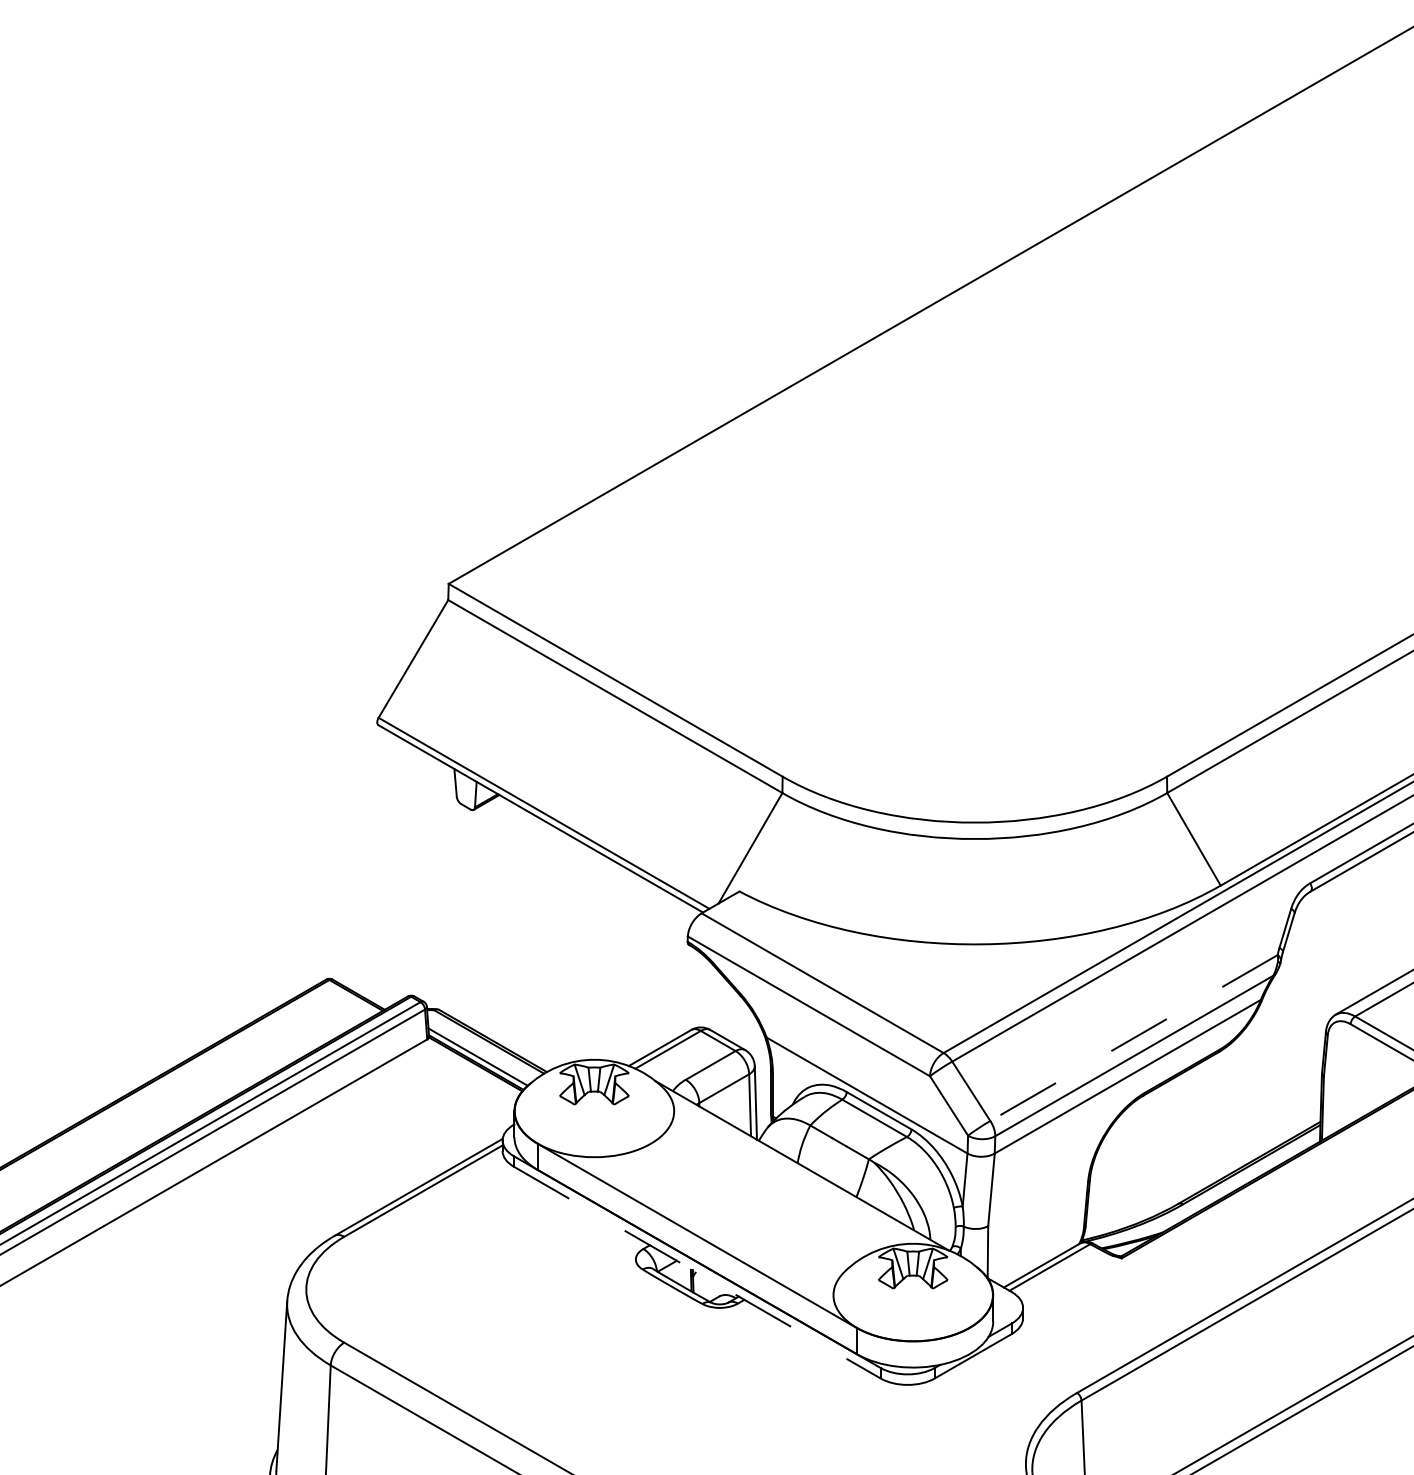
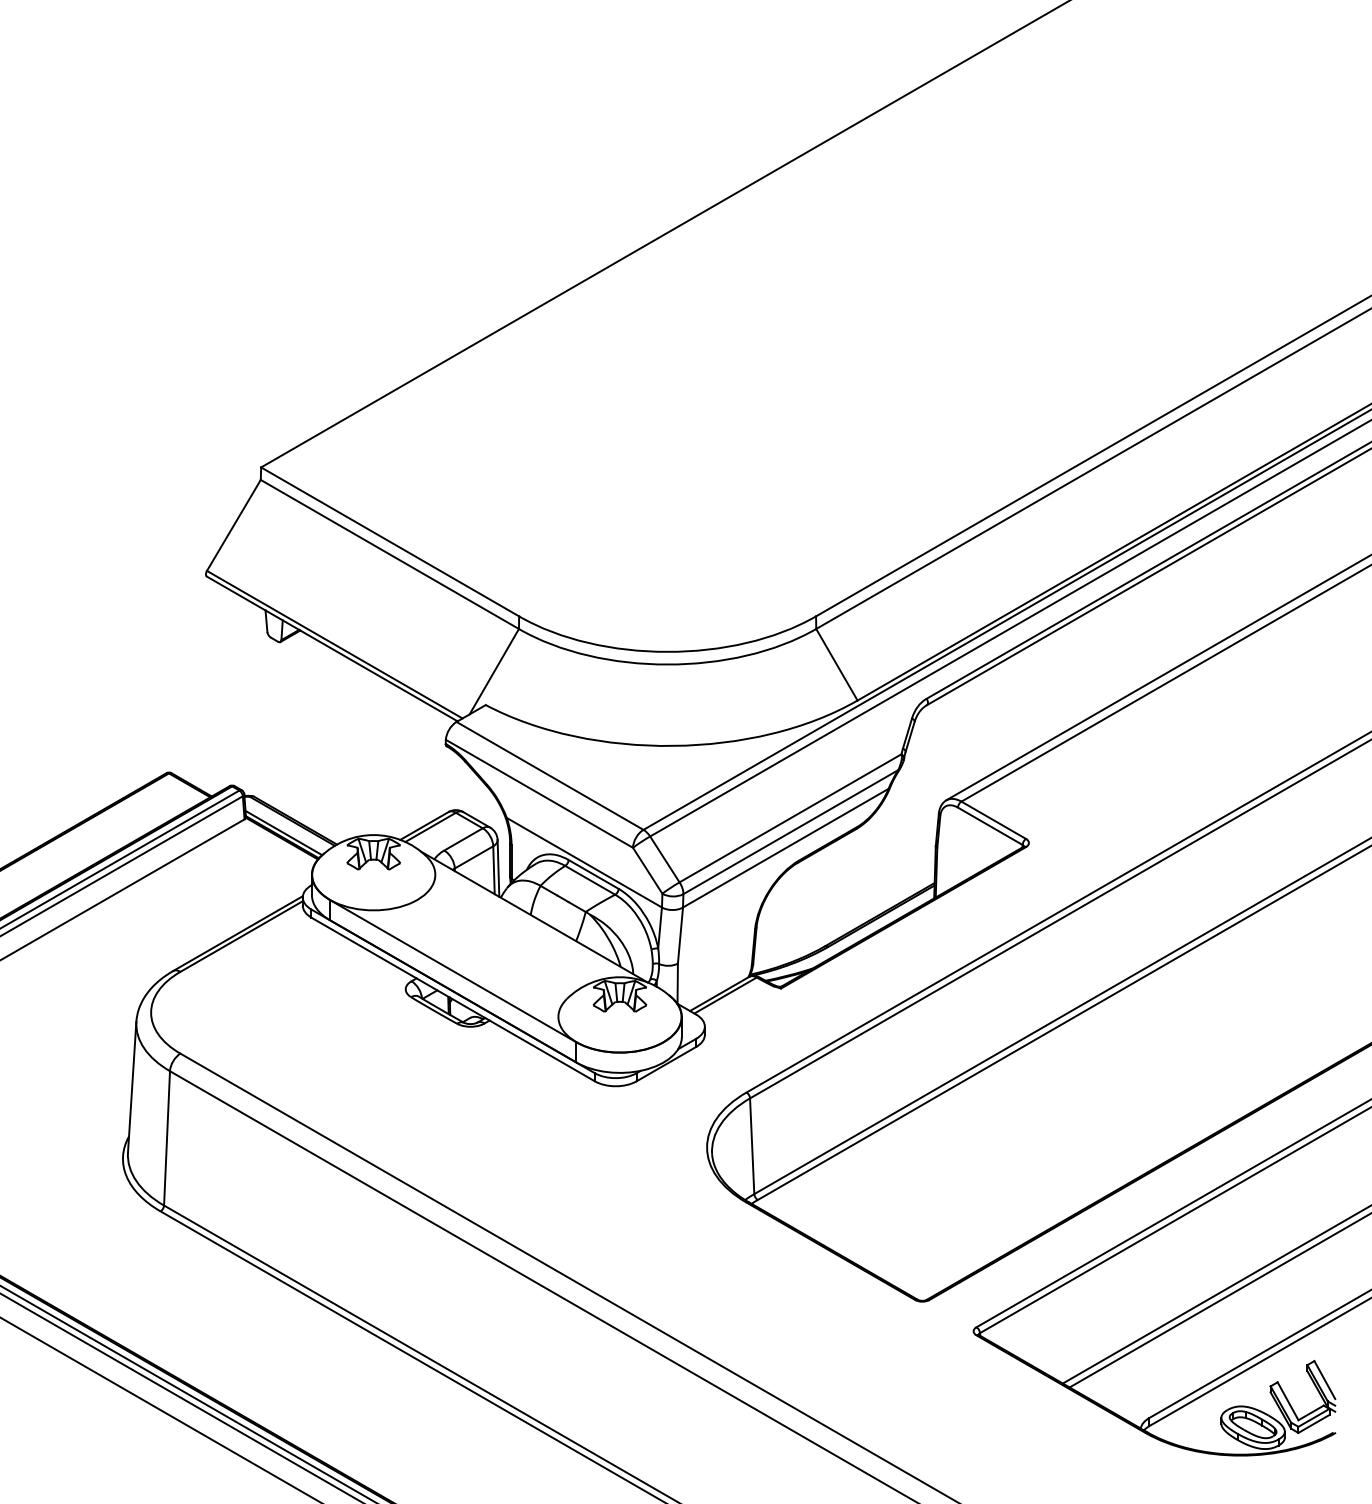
line: (1133, 1038) -> (790, 818), dashed -> solid
line: (697, 1272) -> (453, 999), dashed -> solid

